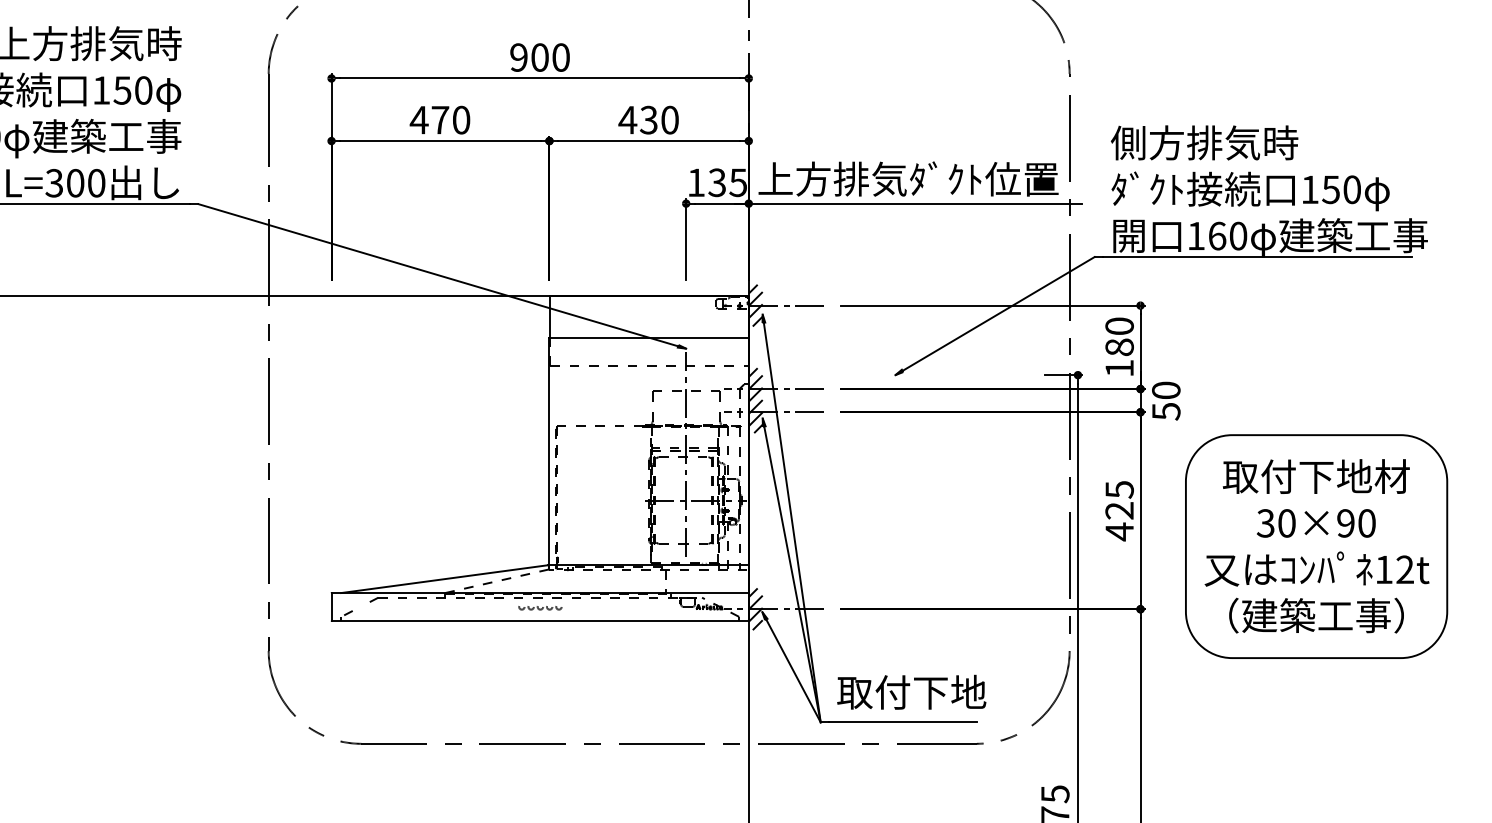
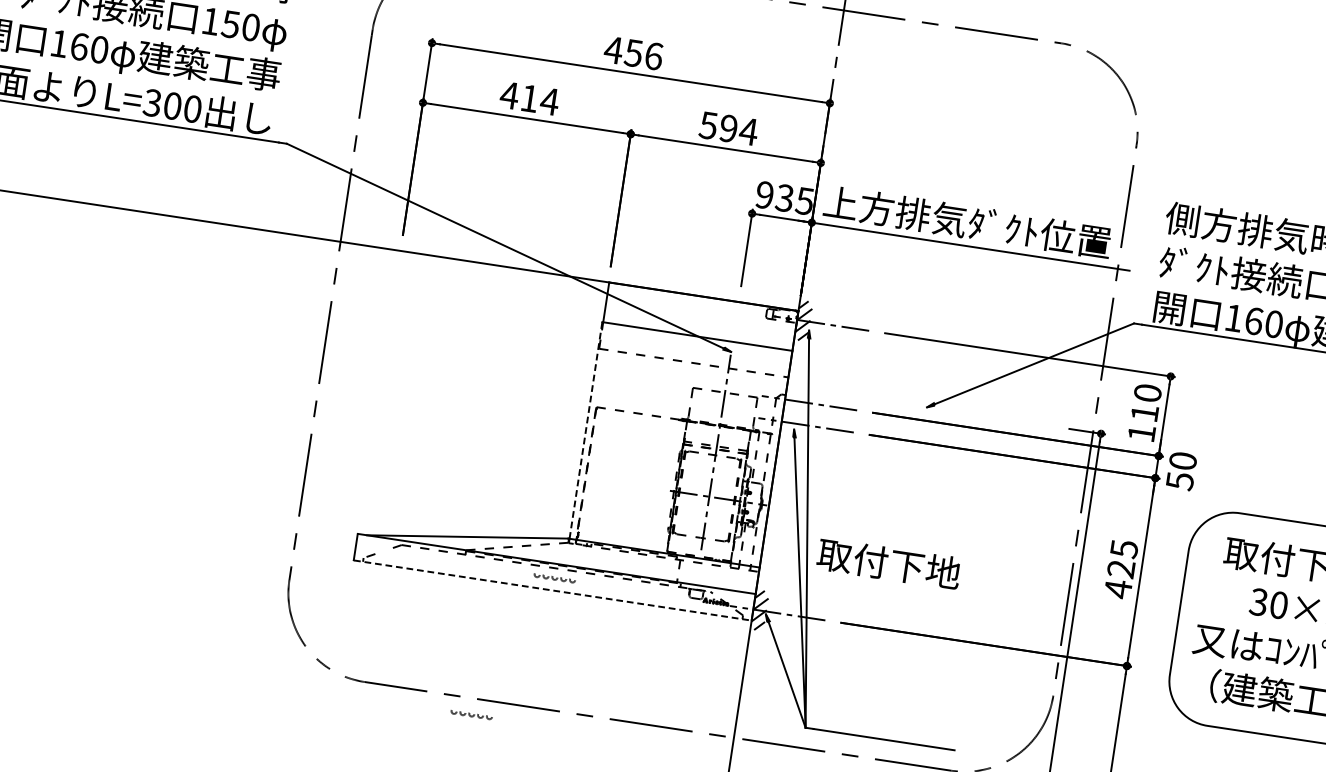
text: (539, 57) -> (633, 53), 900 -> 456
text: (450, 119) -> (539, 99), 470 -> 414
text: (648, 119) -> (728, 127), 430 -> 594
text: (695, 182) -> (764, 194), 135 -> 935
text: (1119, 347) -> (1144, 413), 180 -> 110
hatch: (755, 400) -> (789, 411), removed
line: (549, 451) -> (586, 430), solid -> dashed
line: (540, 620) -> (553, 590), solid -> dashed
text: (911, 691) -> (888, 562), moved
part: (476, 761) -> (471, 715), added

